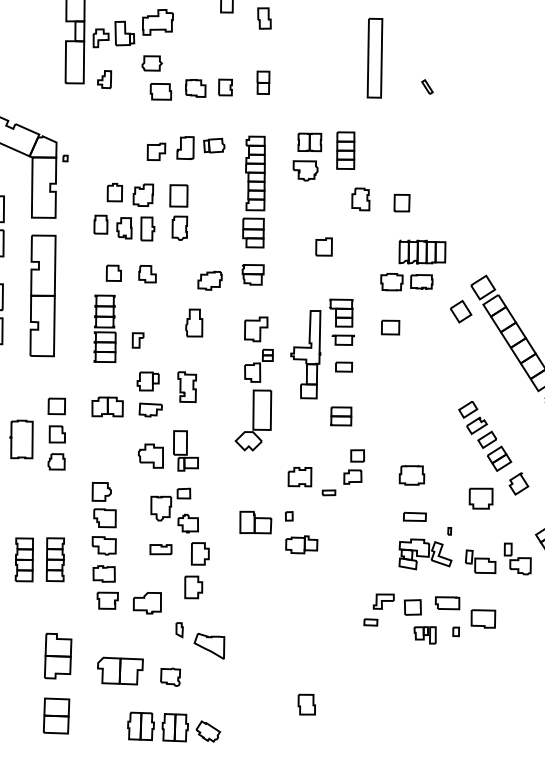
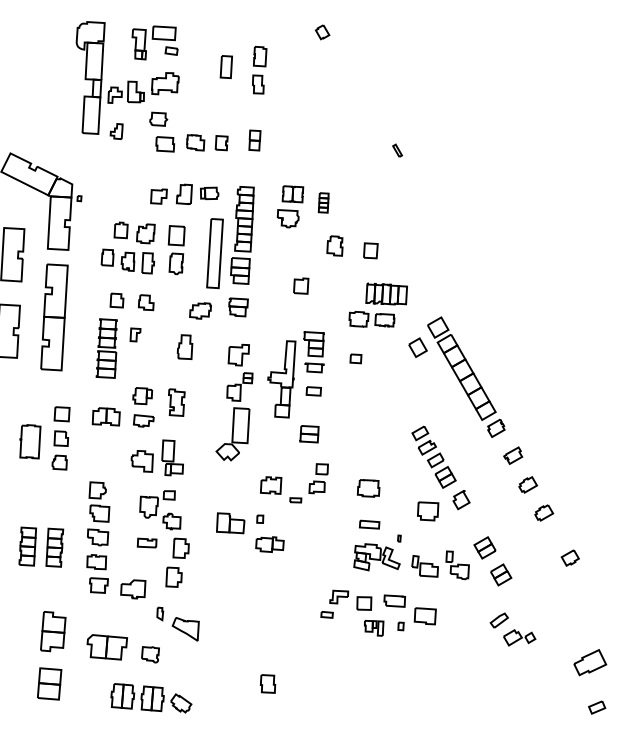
part: (374, 58) -> (214, 253), moved
part: (345, 150) -> (323, 202), size x0.6
part: (390, 327) -> (355, 358), size x0.7
part: (138, 339) -> (135, 334), moved

